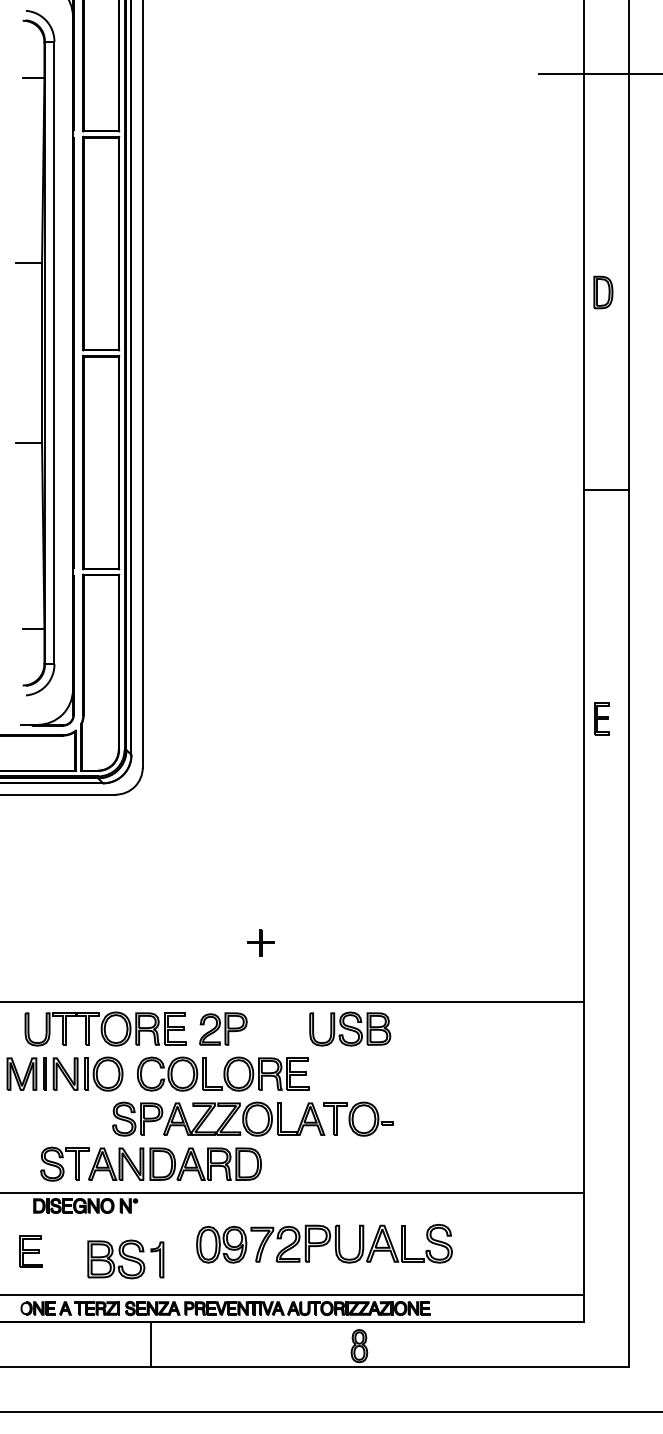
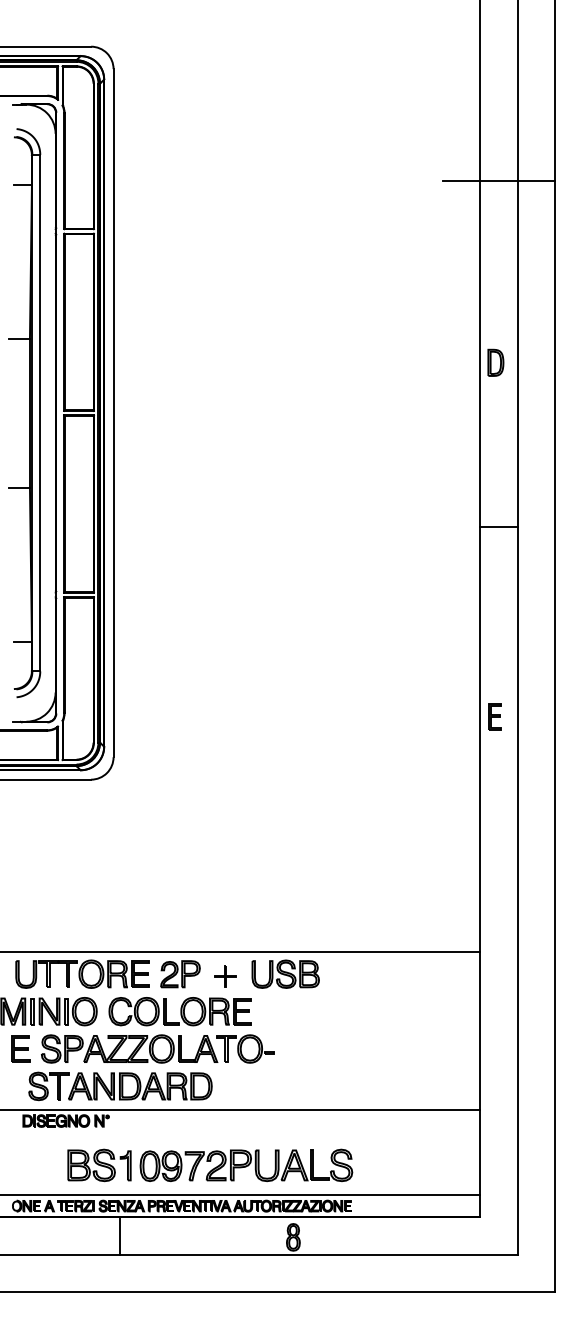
part: (260, 942) -> (225, 976), moved
part: (252, 1118) -> (157, 1048), moved
part: (324, 1243) -> (246, 1165), moved
part: (30, 1251) -> (20, 1048), moved

